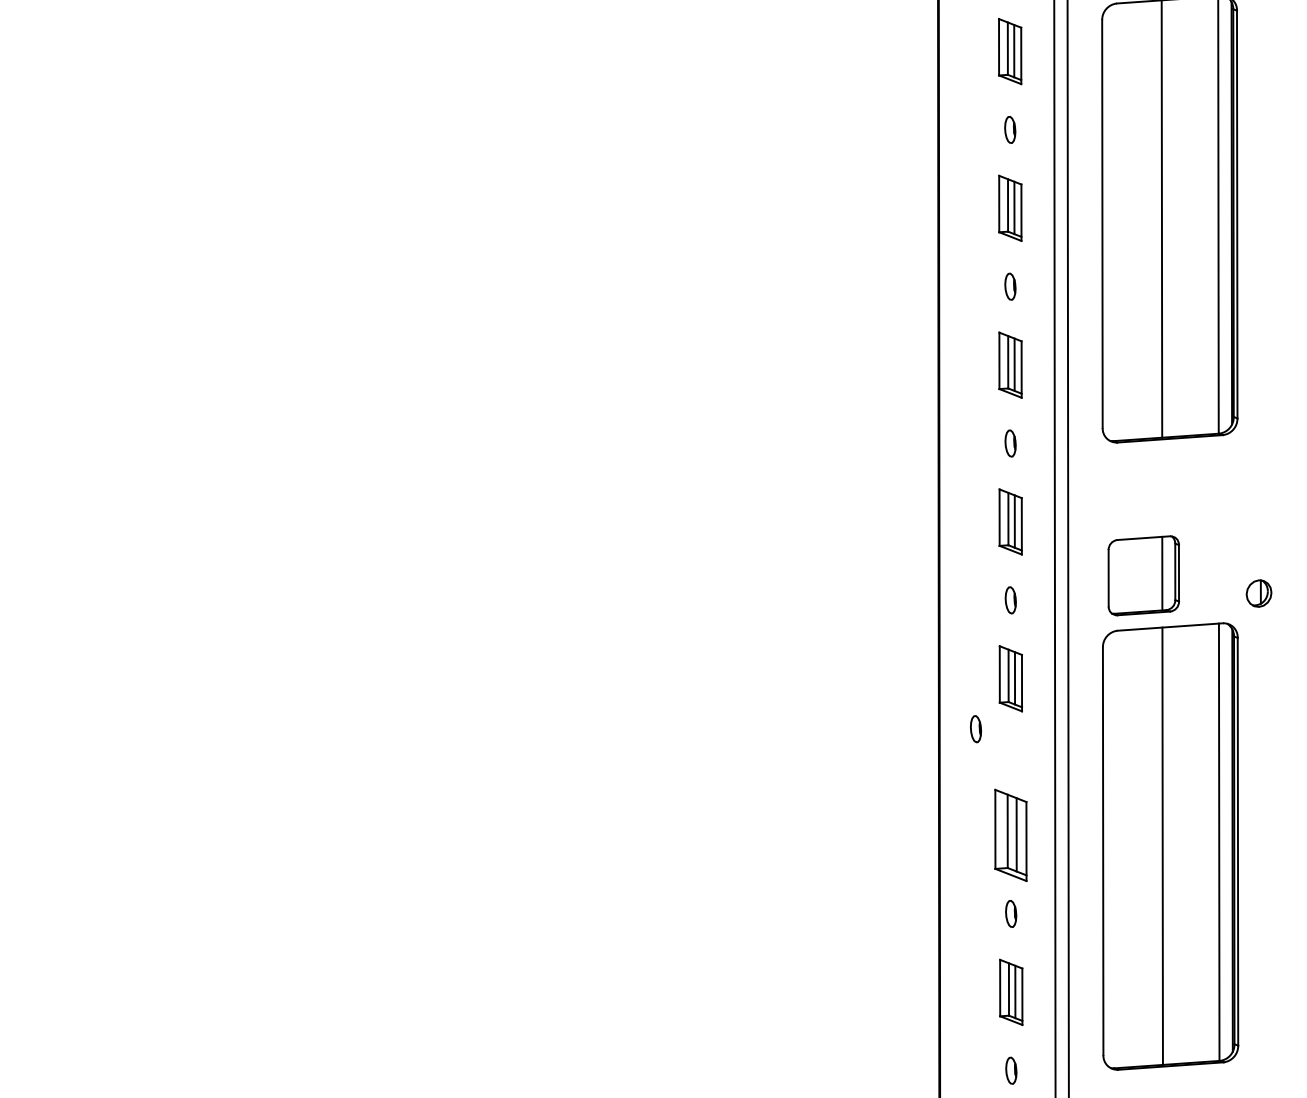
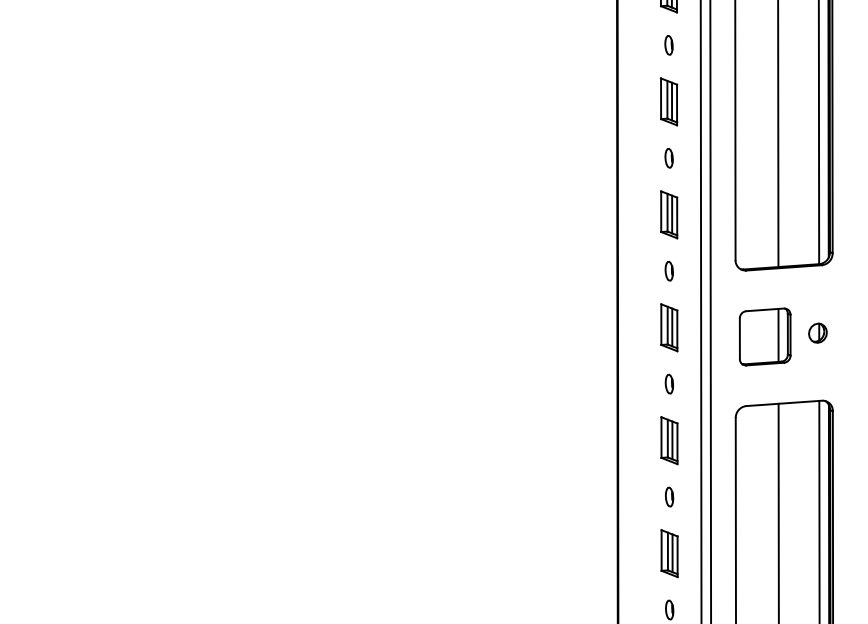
part: (1143, 575) -> (764, 336), moved
part: (1258, 593) -> (817, 333), moved
part: (976, 729) -> (669, 497), moved
part: (1011, 835) -> (669, 553), size x0.71

